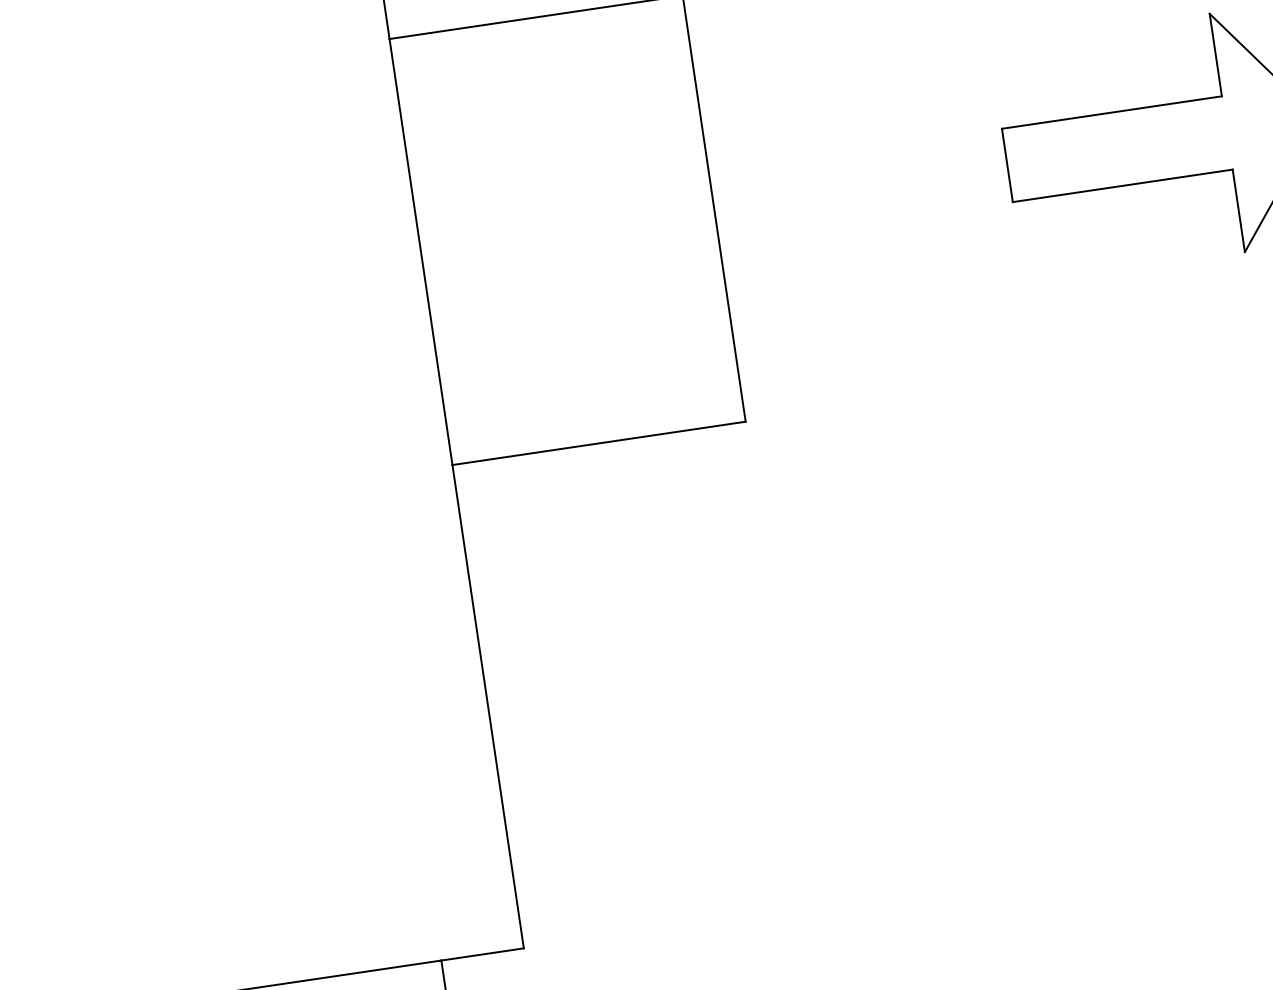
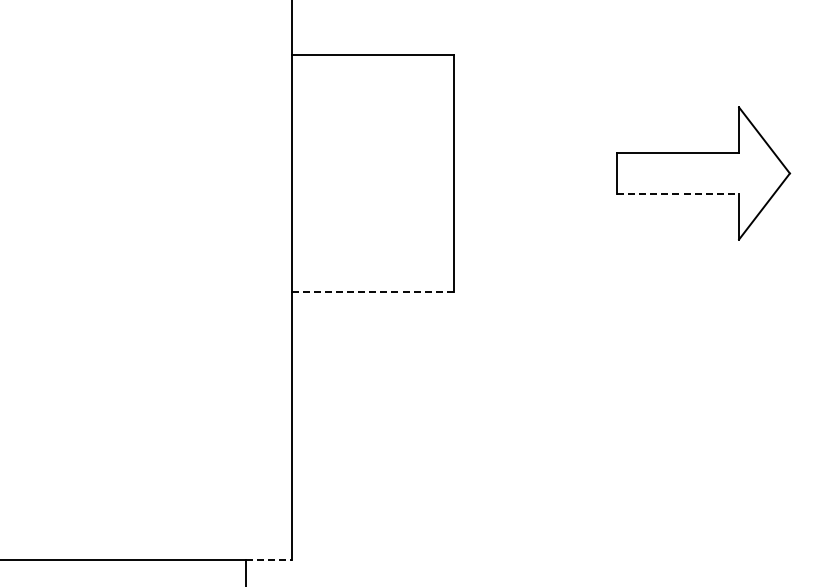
line: (1123, 185) -> (678, 193), solid -> dashed
line: (599, 443) -> (373, 291), solid -> dashed
line: (481, 954) -> (268, 559), solid -> dashed

